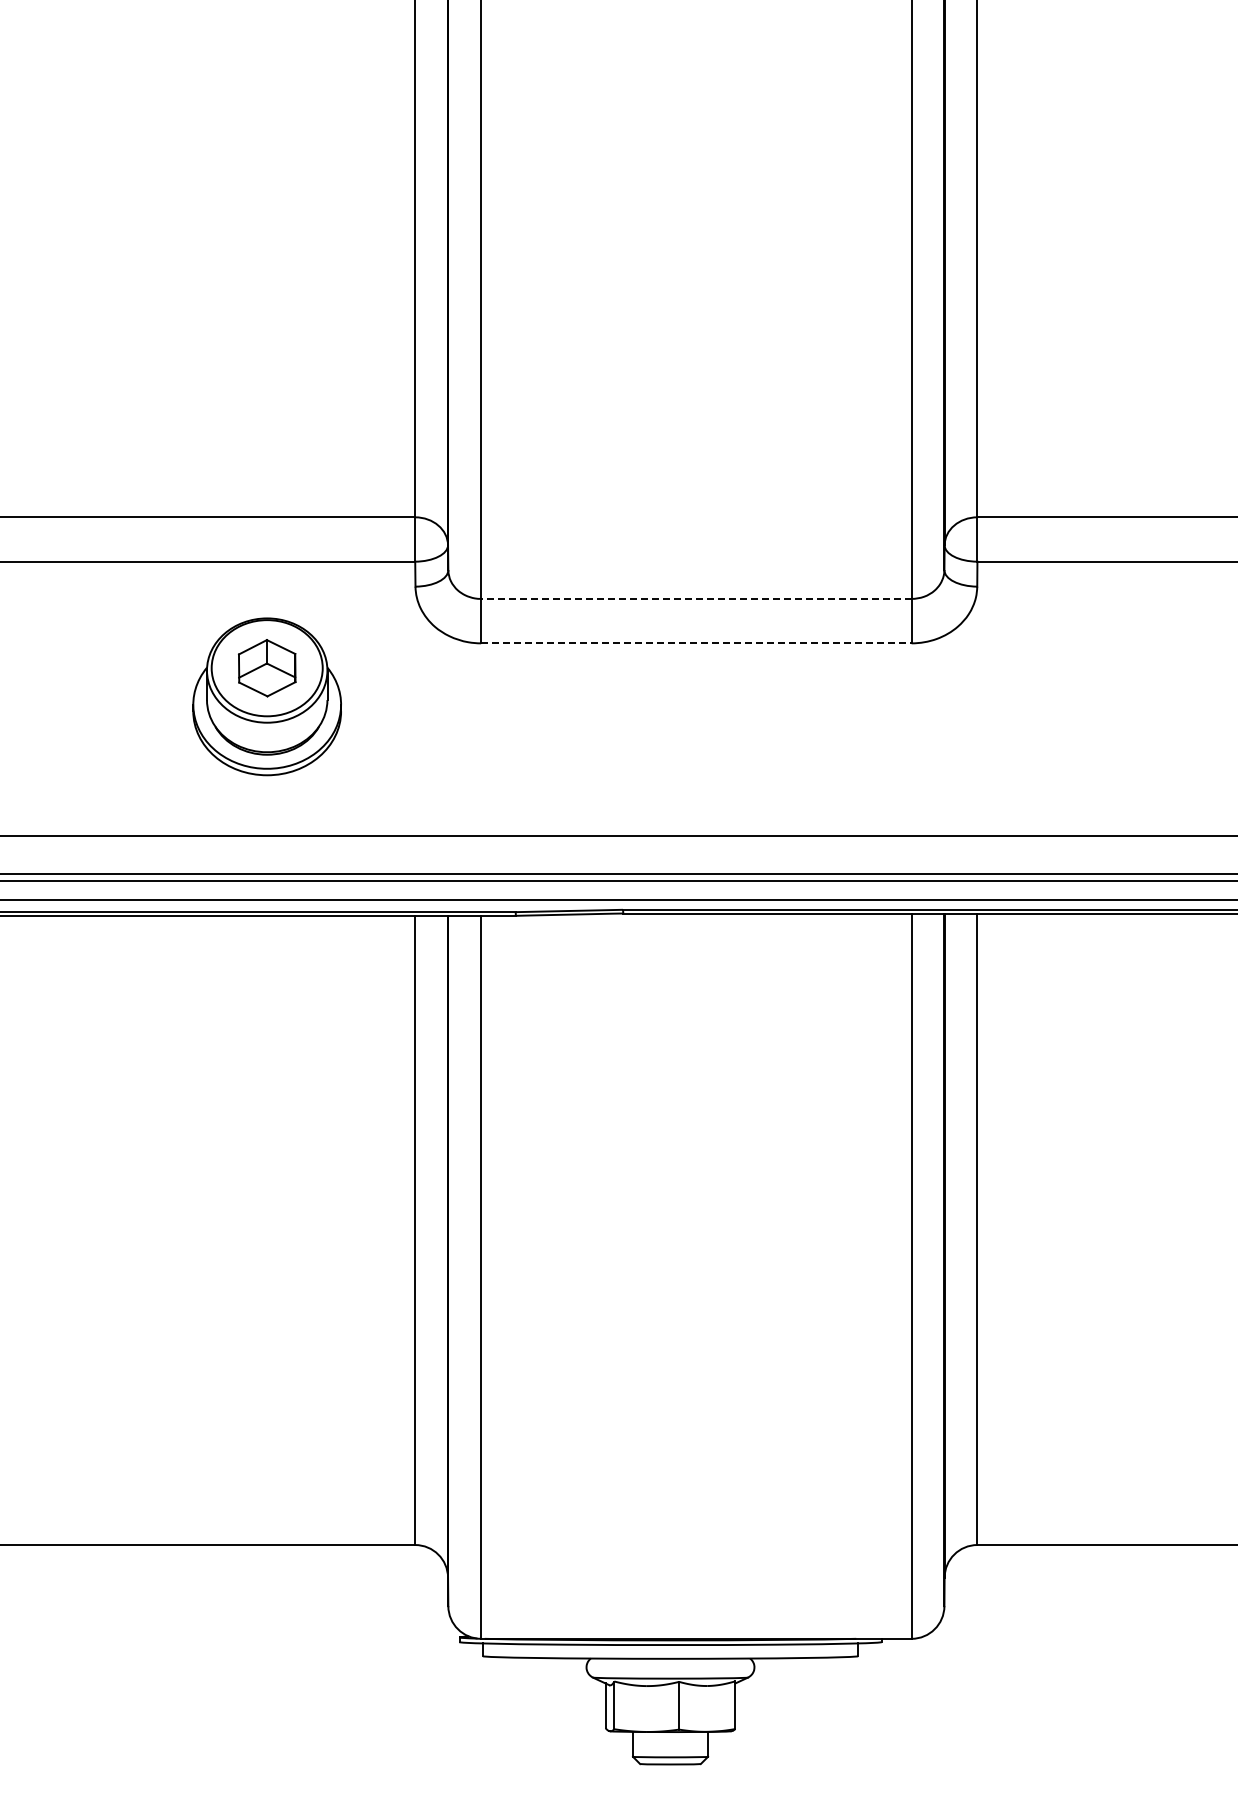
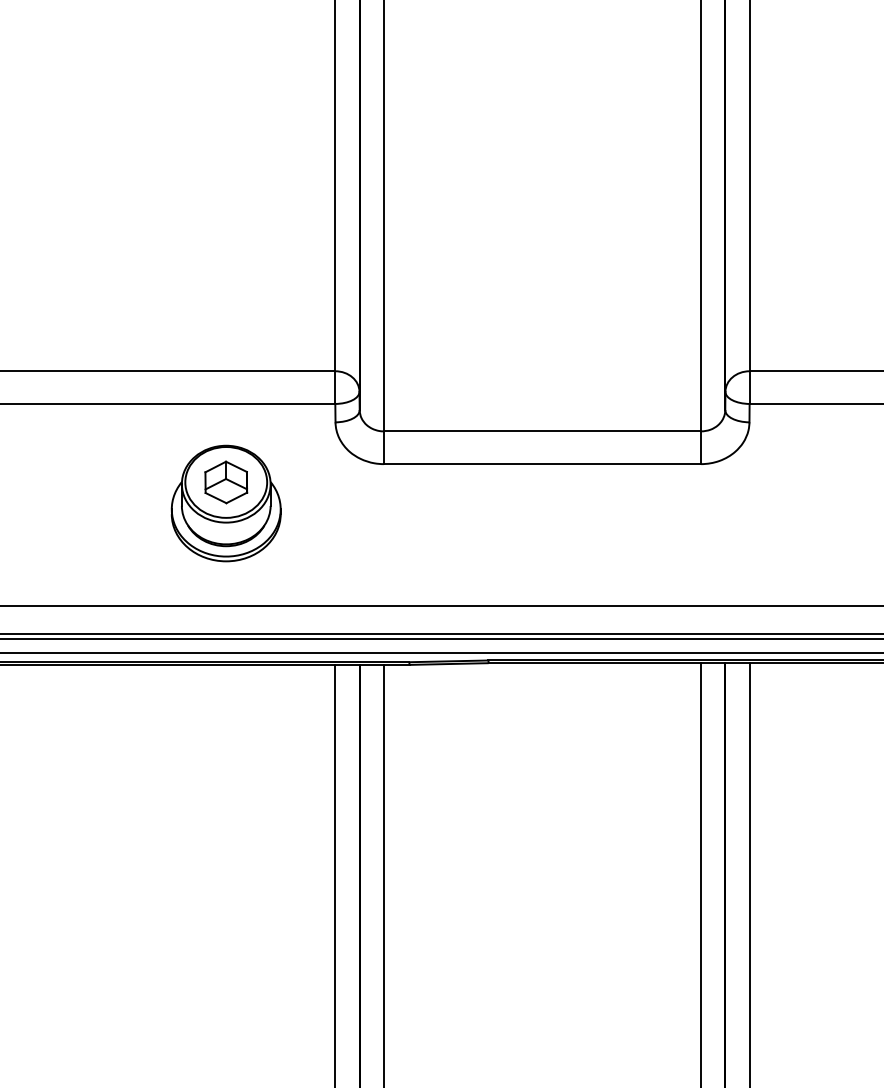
line: (695, 598) -> (541, 431), dashed -> solid
line: (696, 643) -> (542, 464), dashed -> solid

